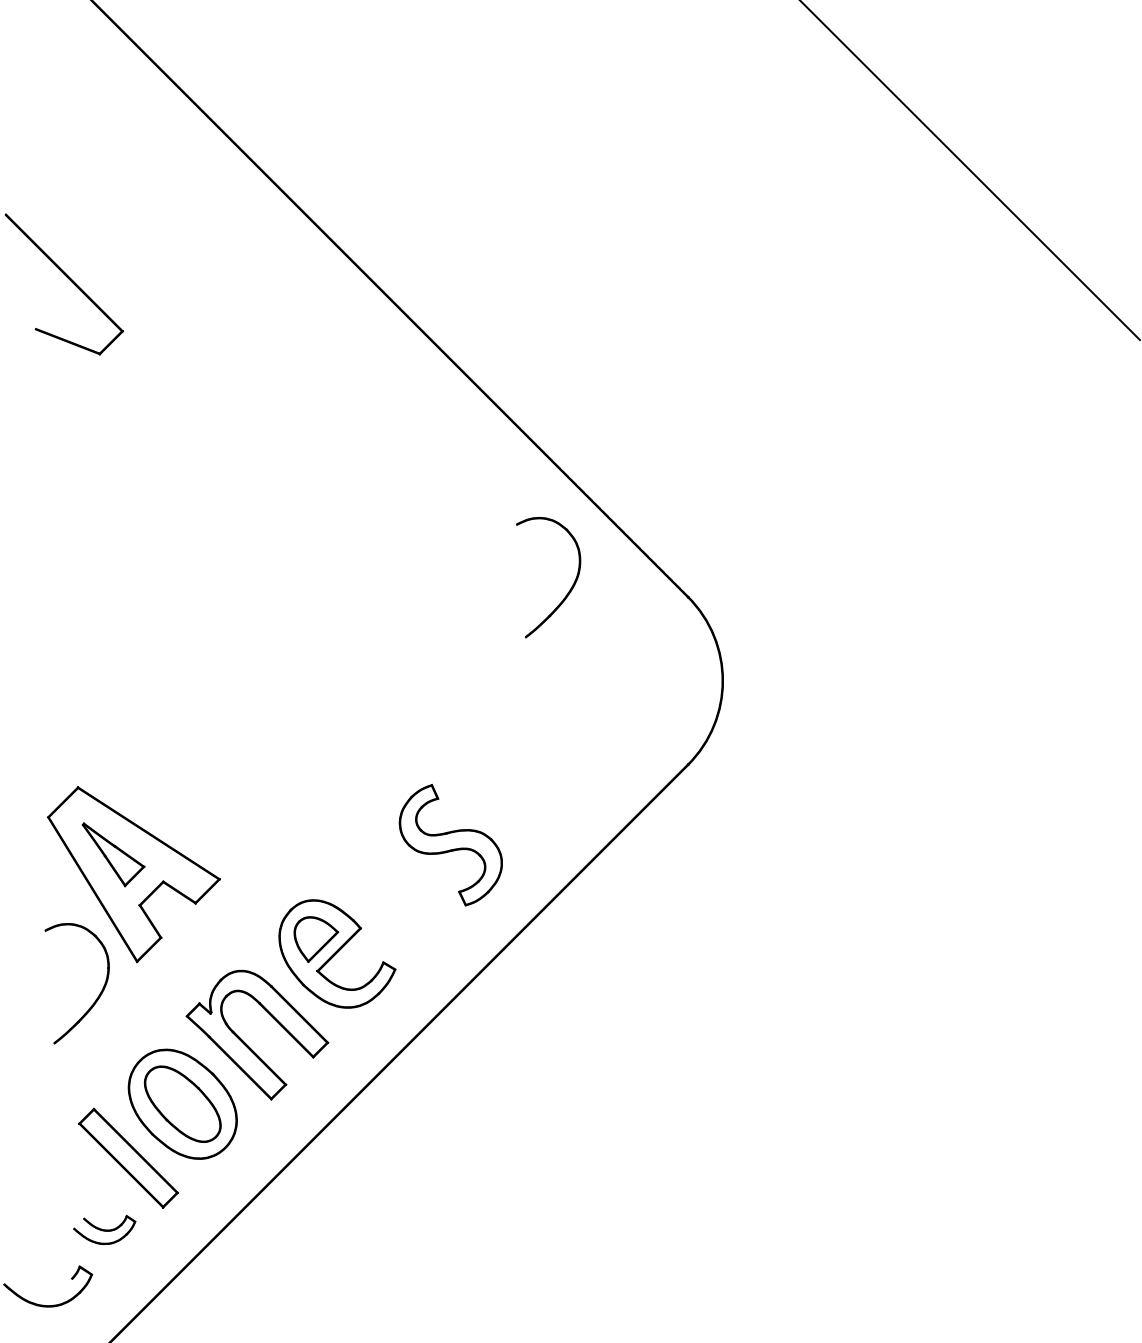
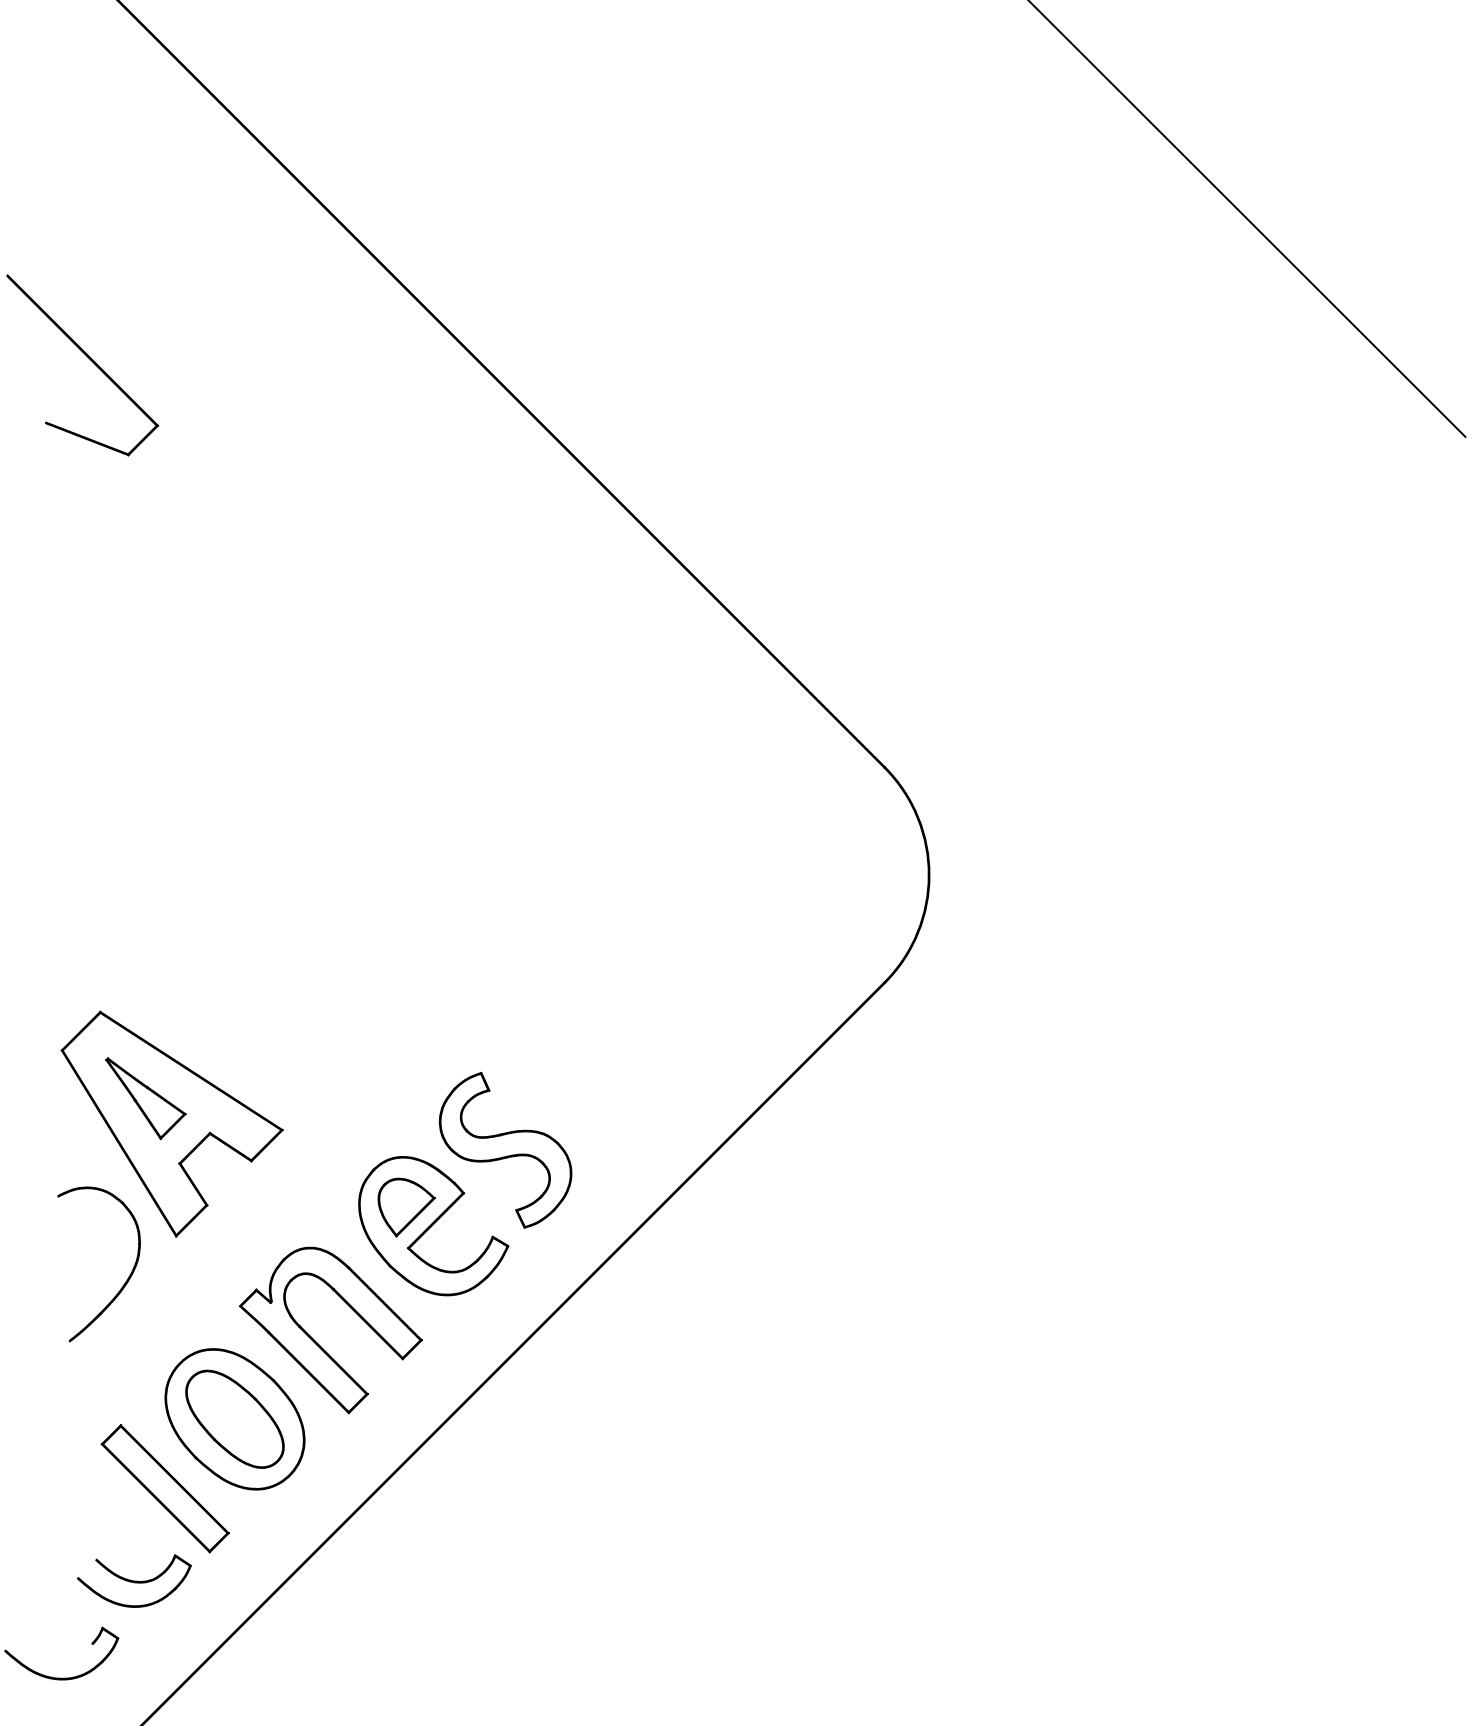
part: (569, 590) -> (731, 759), removed
part: (450, 844) -> (505, 1149), moved
part: (104, 1229) -> (134, 1580), size x1.43

